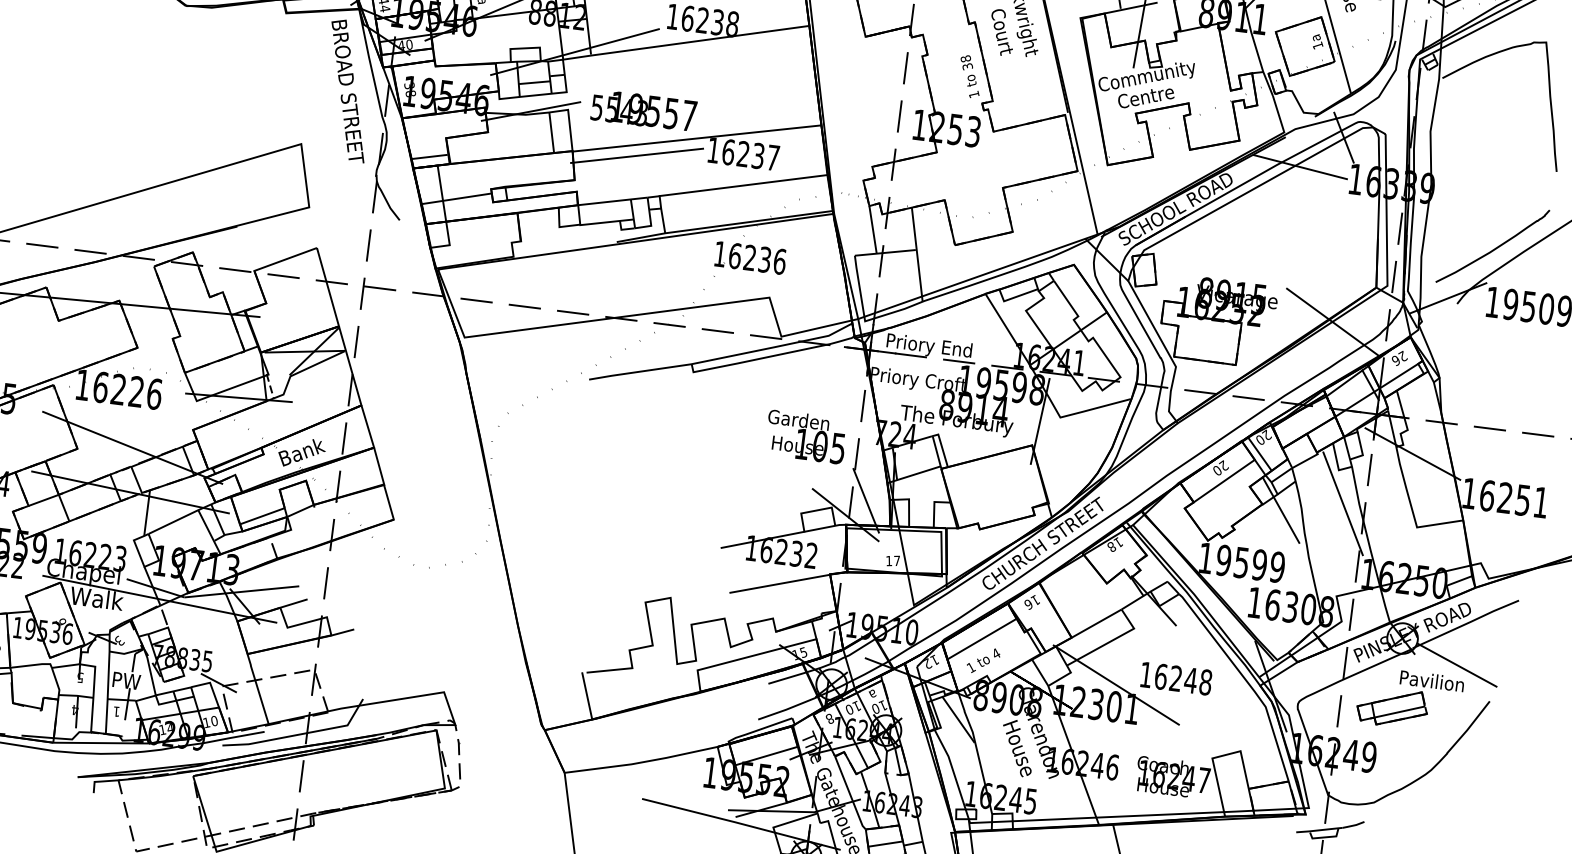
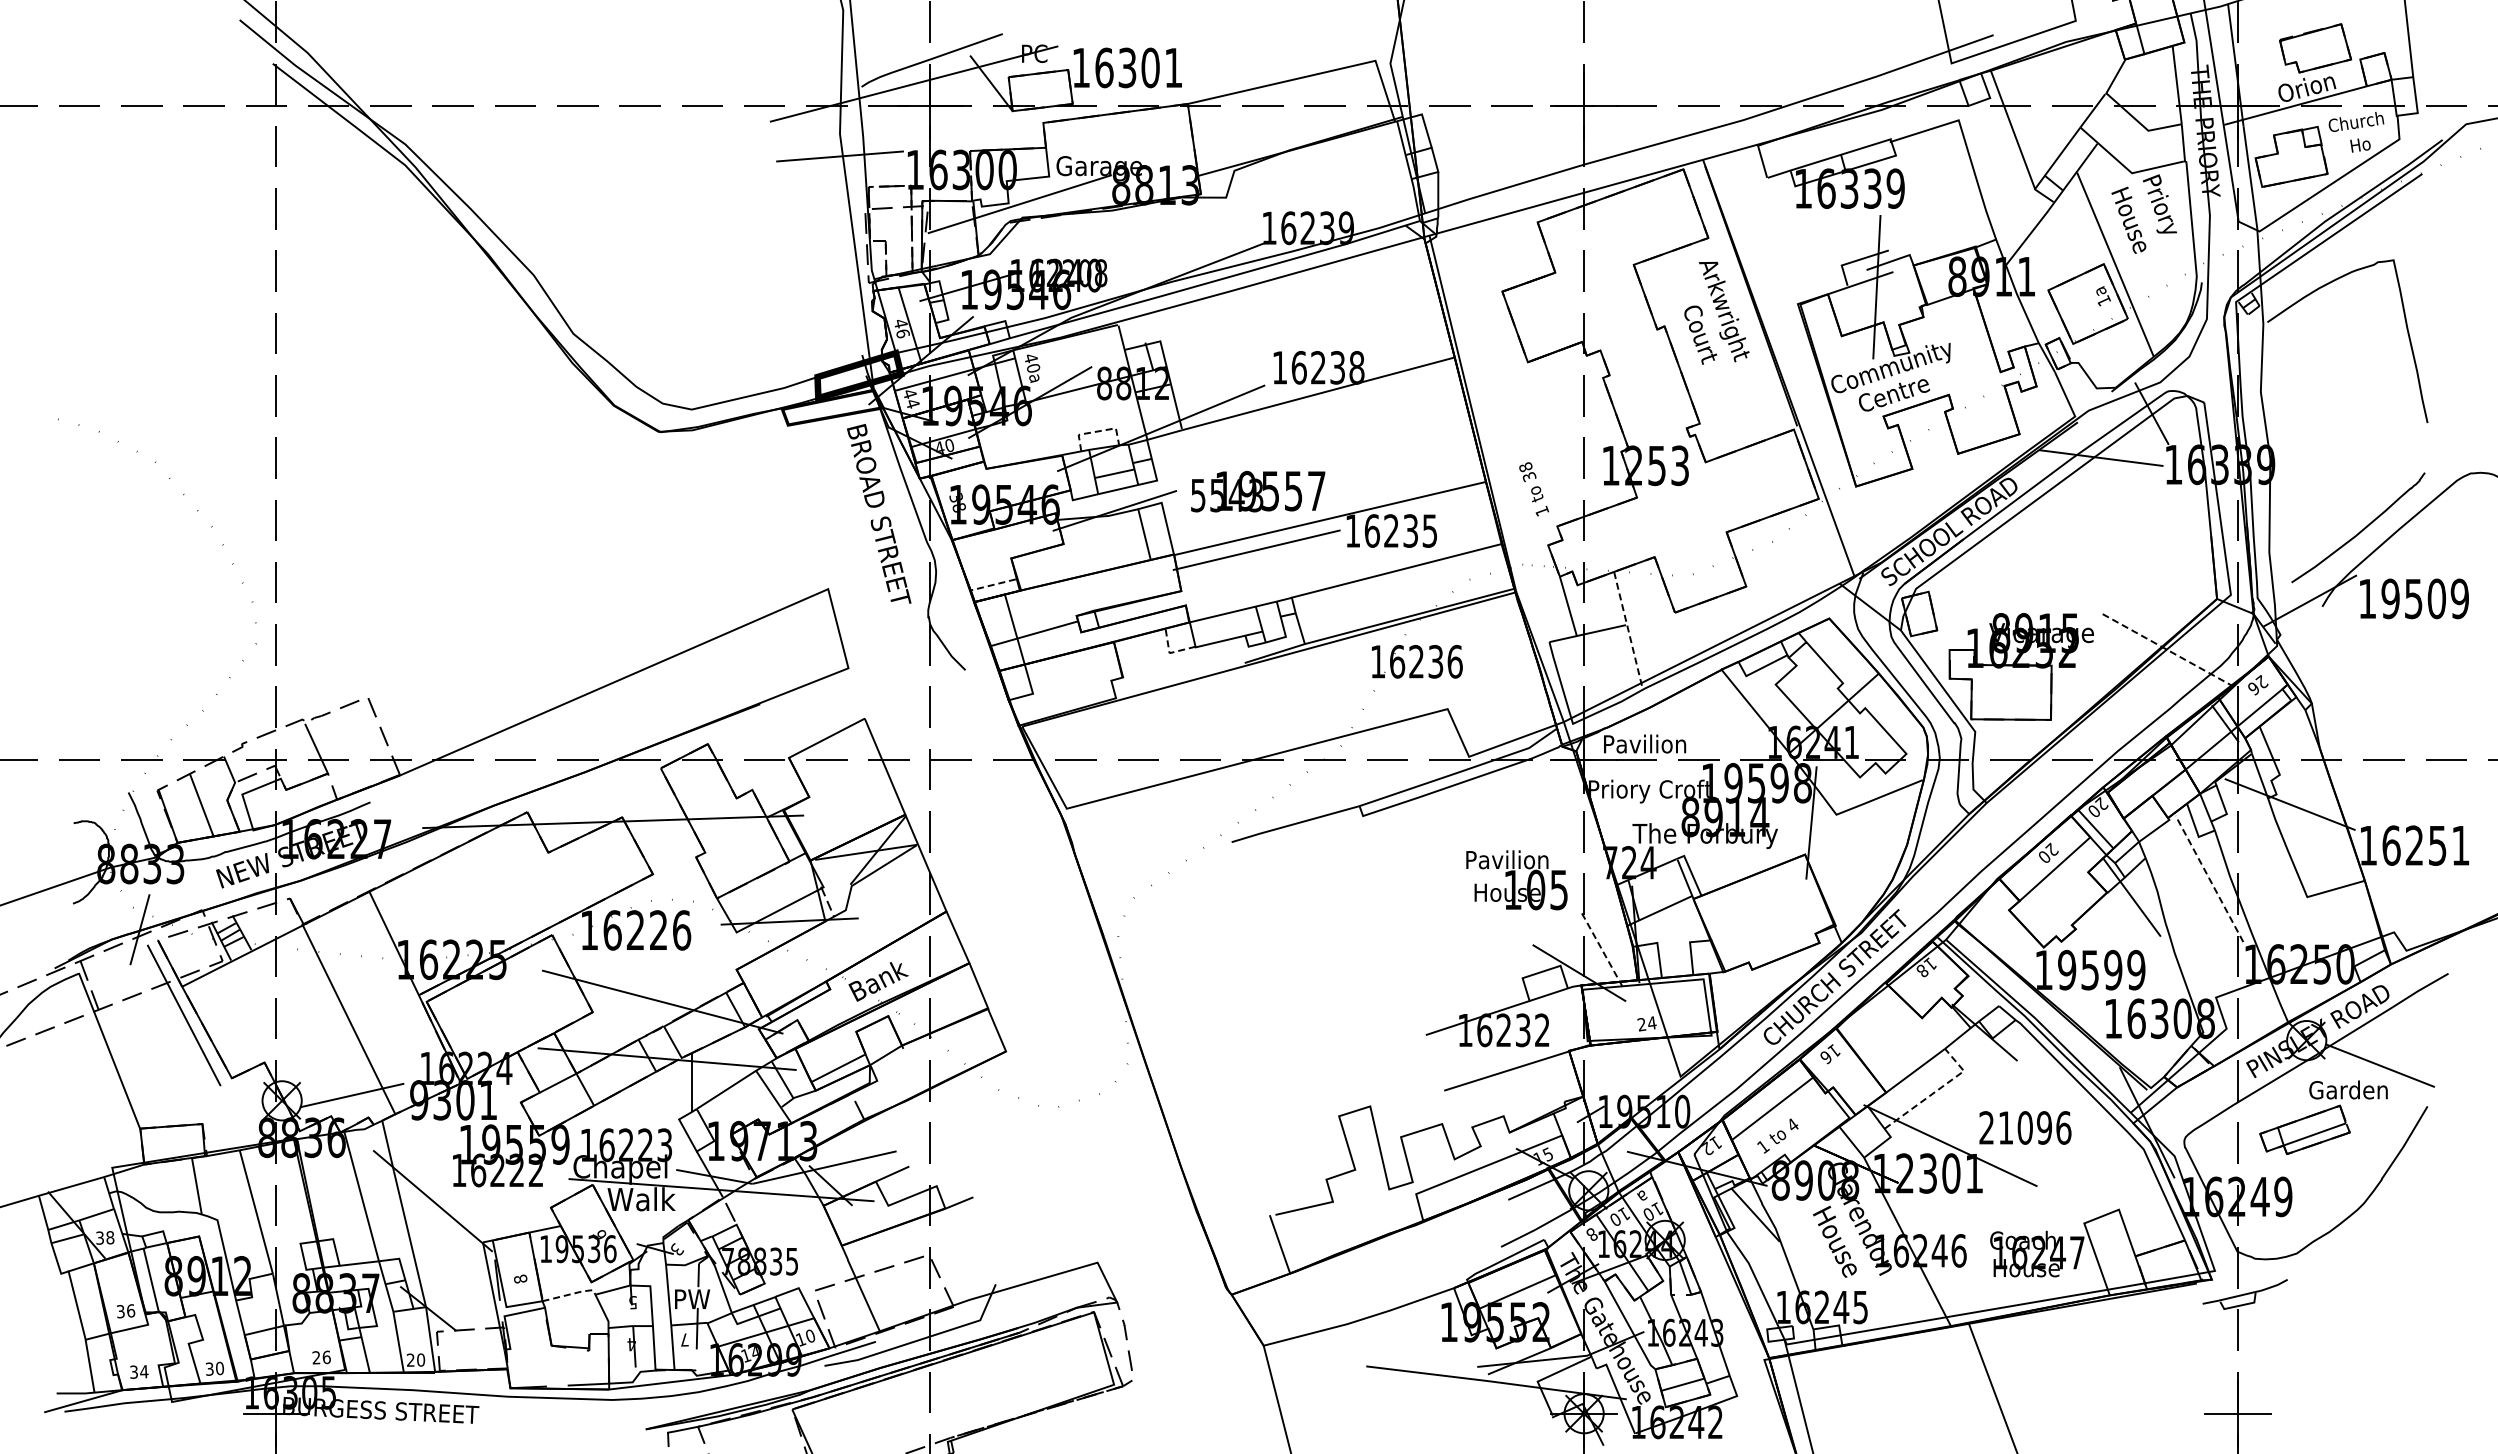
line: (526, 48) -> (1098, 431), solid -> dashed
text: (969, 76) -> (1533, 489), moved
line: (428, 157) -> (992, 585), solid -> dashed
text: (772, 157) -> (1429, 530), 16237 -> 16235
line: (559, 227) -> (1169, 653), solid -> dashed
line: (917, 255) -> (1628, 631), solid -> dashed
line: (1333, 322) -> (2168, 650), solid -> dashed
text: (933, 347) -> (1664, 746), Priory End -> Pavilion
text: (800, 419) -> (1506, 859), Garden -> Pavilion
line: (866, 500) -> (1603, 951), solid -> dashed
line: (1343, 503) -> (2209, 878), solid -> dashed
text: (892, 560) -> (1646, 1023), 17 -> 24
line: (1111, 641) -> (1937, 1090), solid -> dashed
line: (33, 665) -> (571, 1294), solid -> dashed
text: (1176, 678) -> (2025, 1127), 16248 -> 21096
text: (1431, 680) -> (2350, 1089), Pavilion -> Garden
line: (218, 682) -> (809, 1286), removed
text: (116, 711) -> (684, 1339), 1 -> 7

